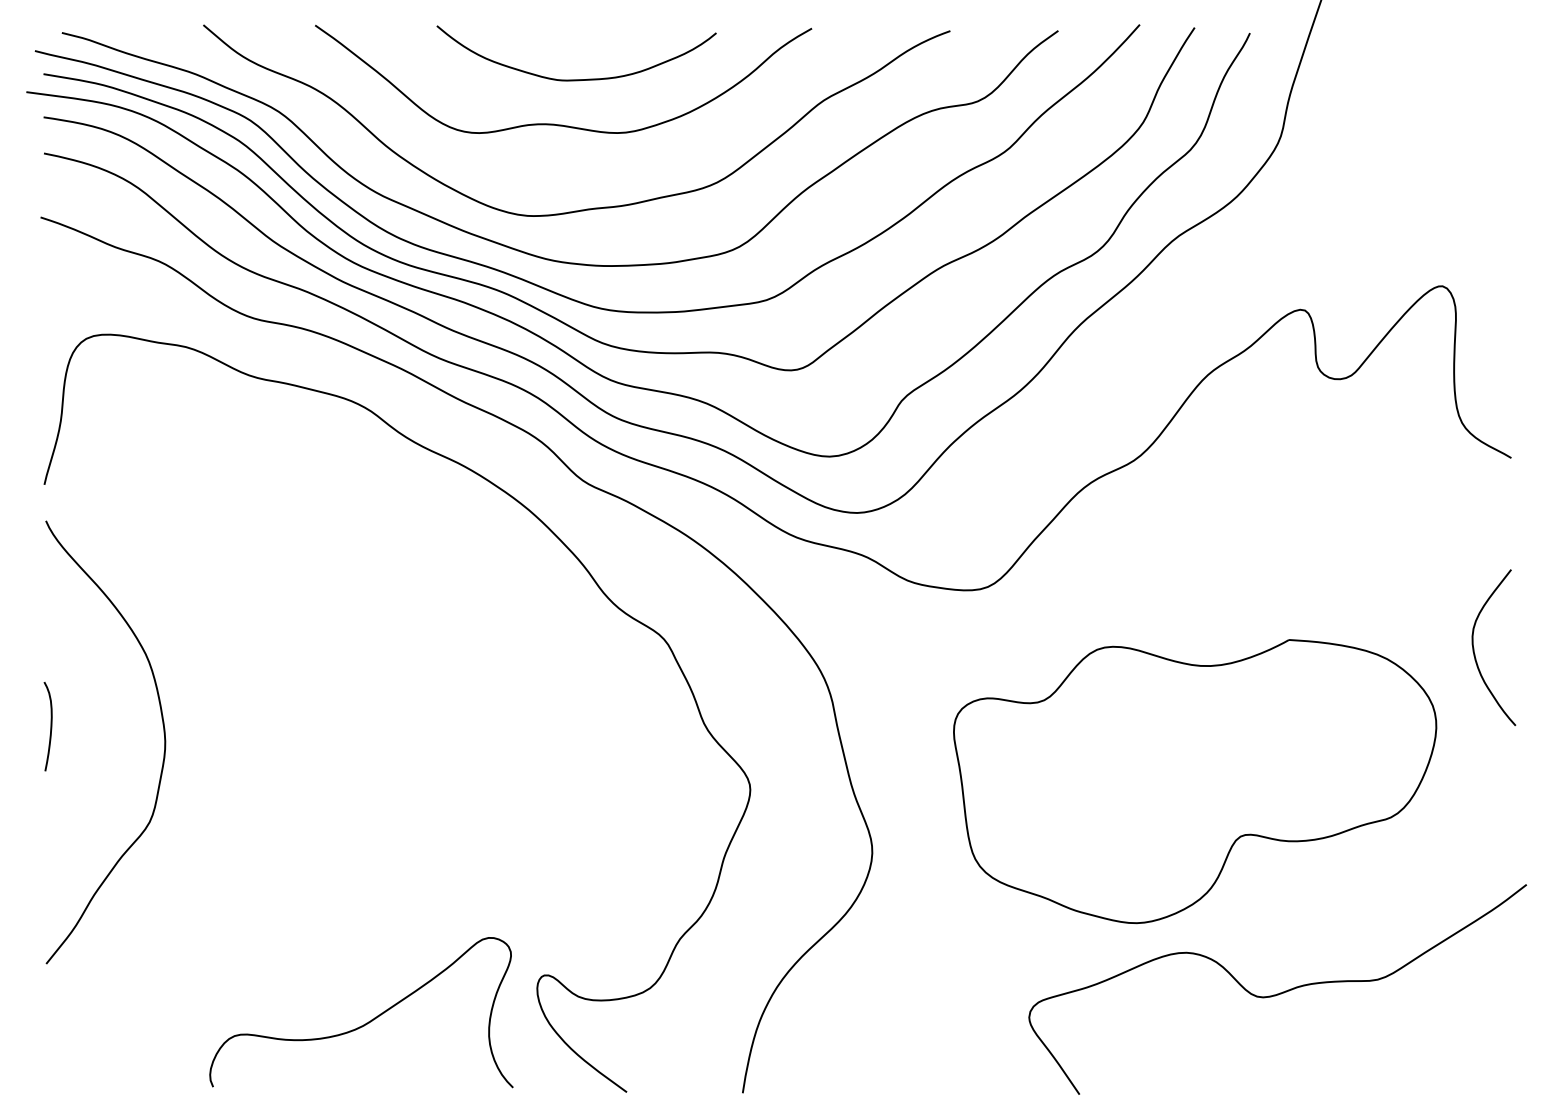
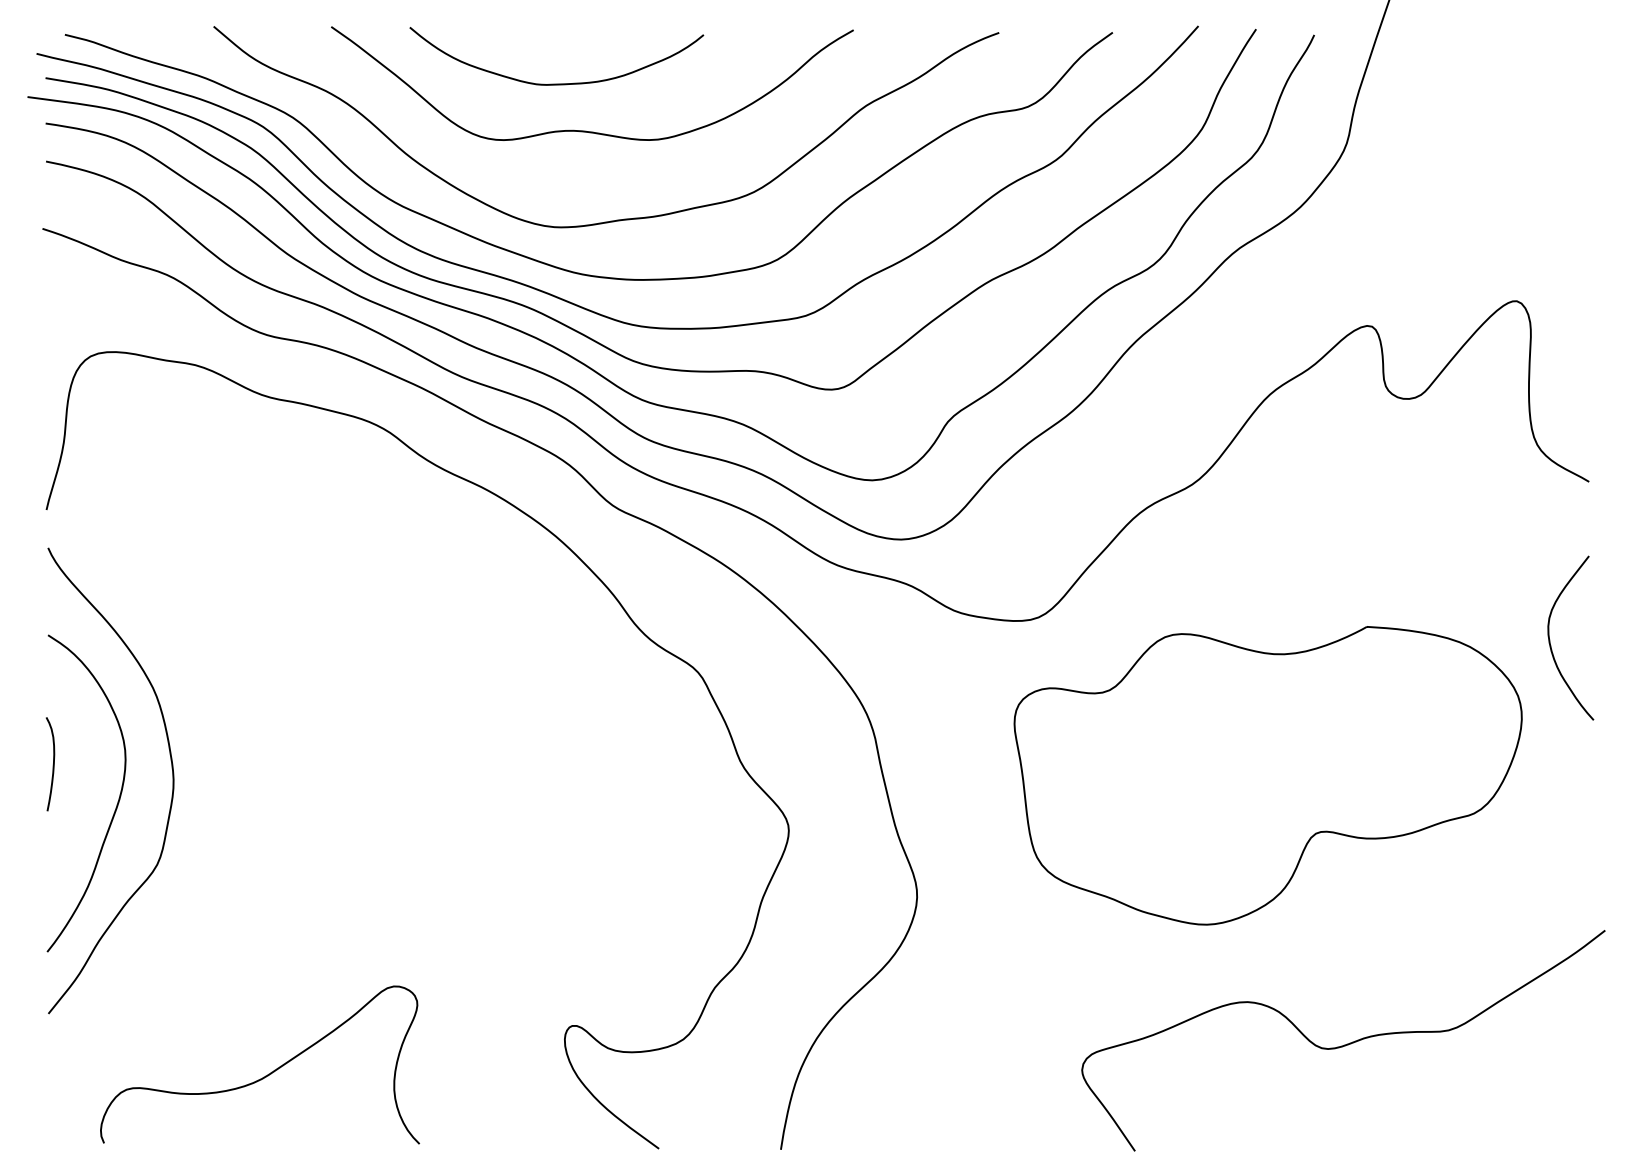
curve: (576, 79) -> (556, 83), moved
curve: (1474, 648) -> (1550, 639), moved
curve: (111, 763) -> (117, 803), added
part: (1195, 781) -> (1268, 775), moved
curve: (366, 1022) -> (265, 1075), moved

